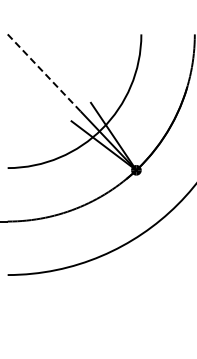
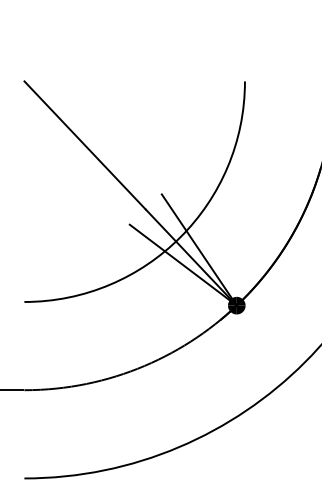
line: (44, 73) -> (85, 145), dashed -> solid

